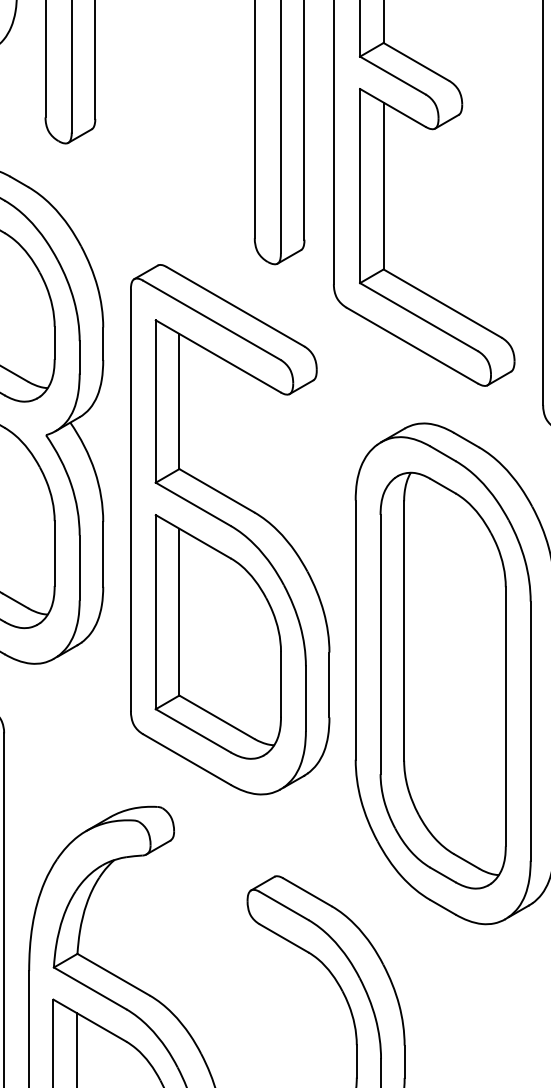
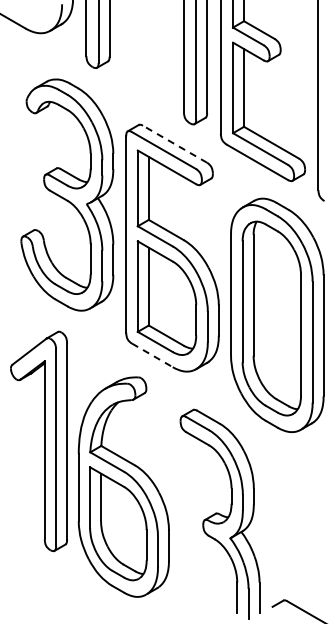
line: (236, 307) -> (175, 144), solid -> dashed
line: (187, 759) -> (152, 355), solid -> dashed

